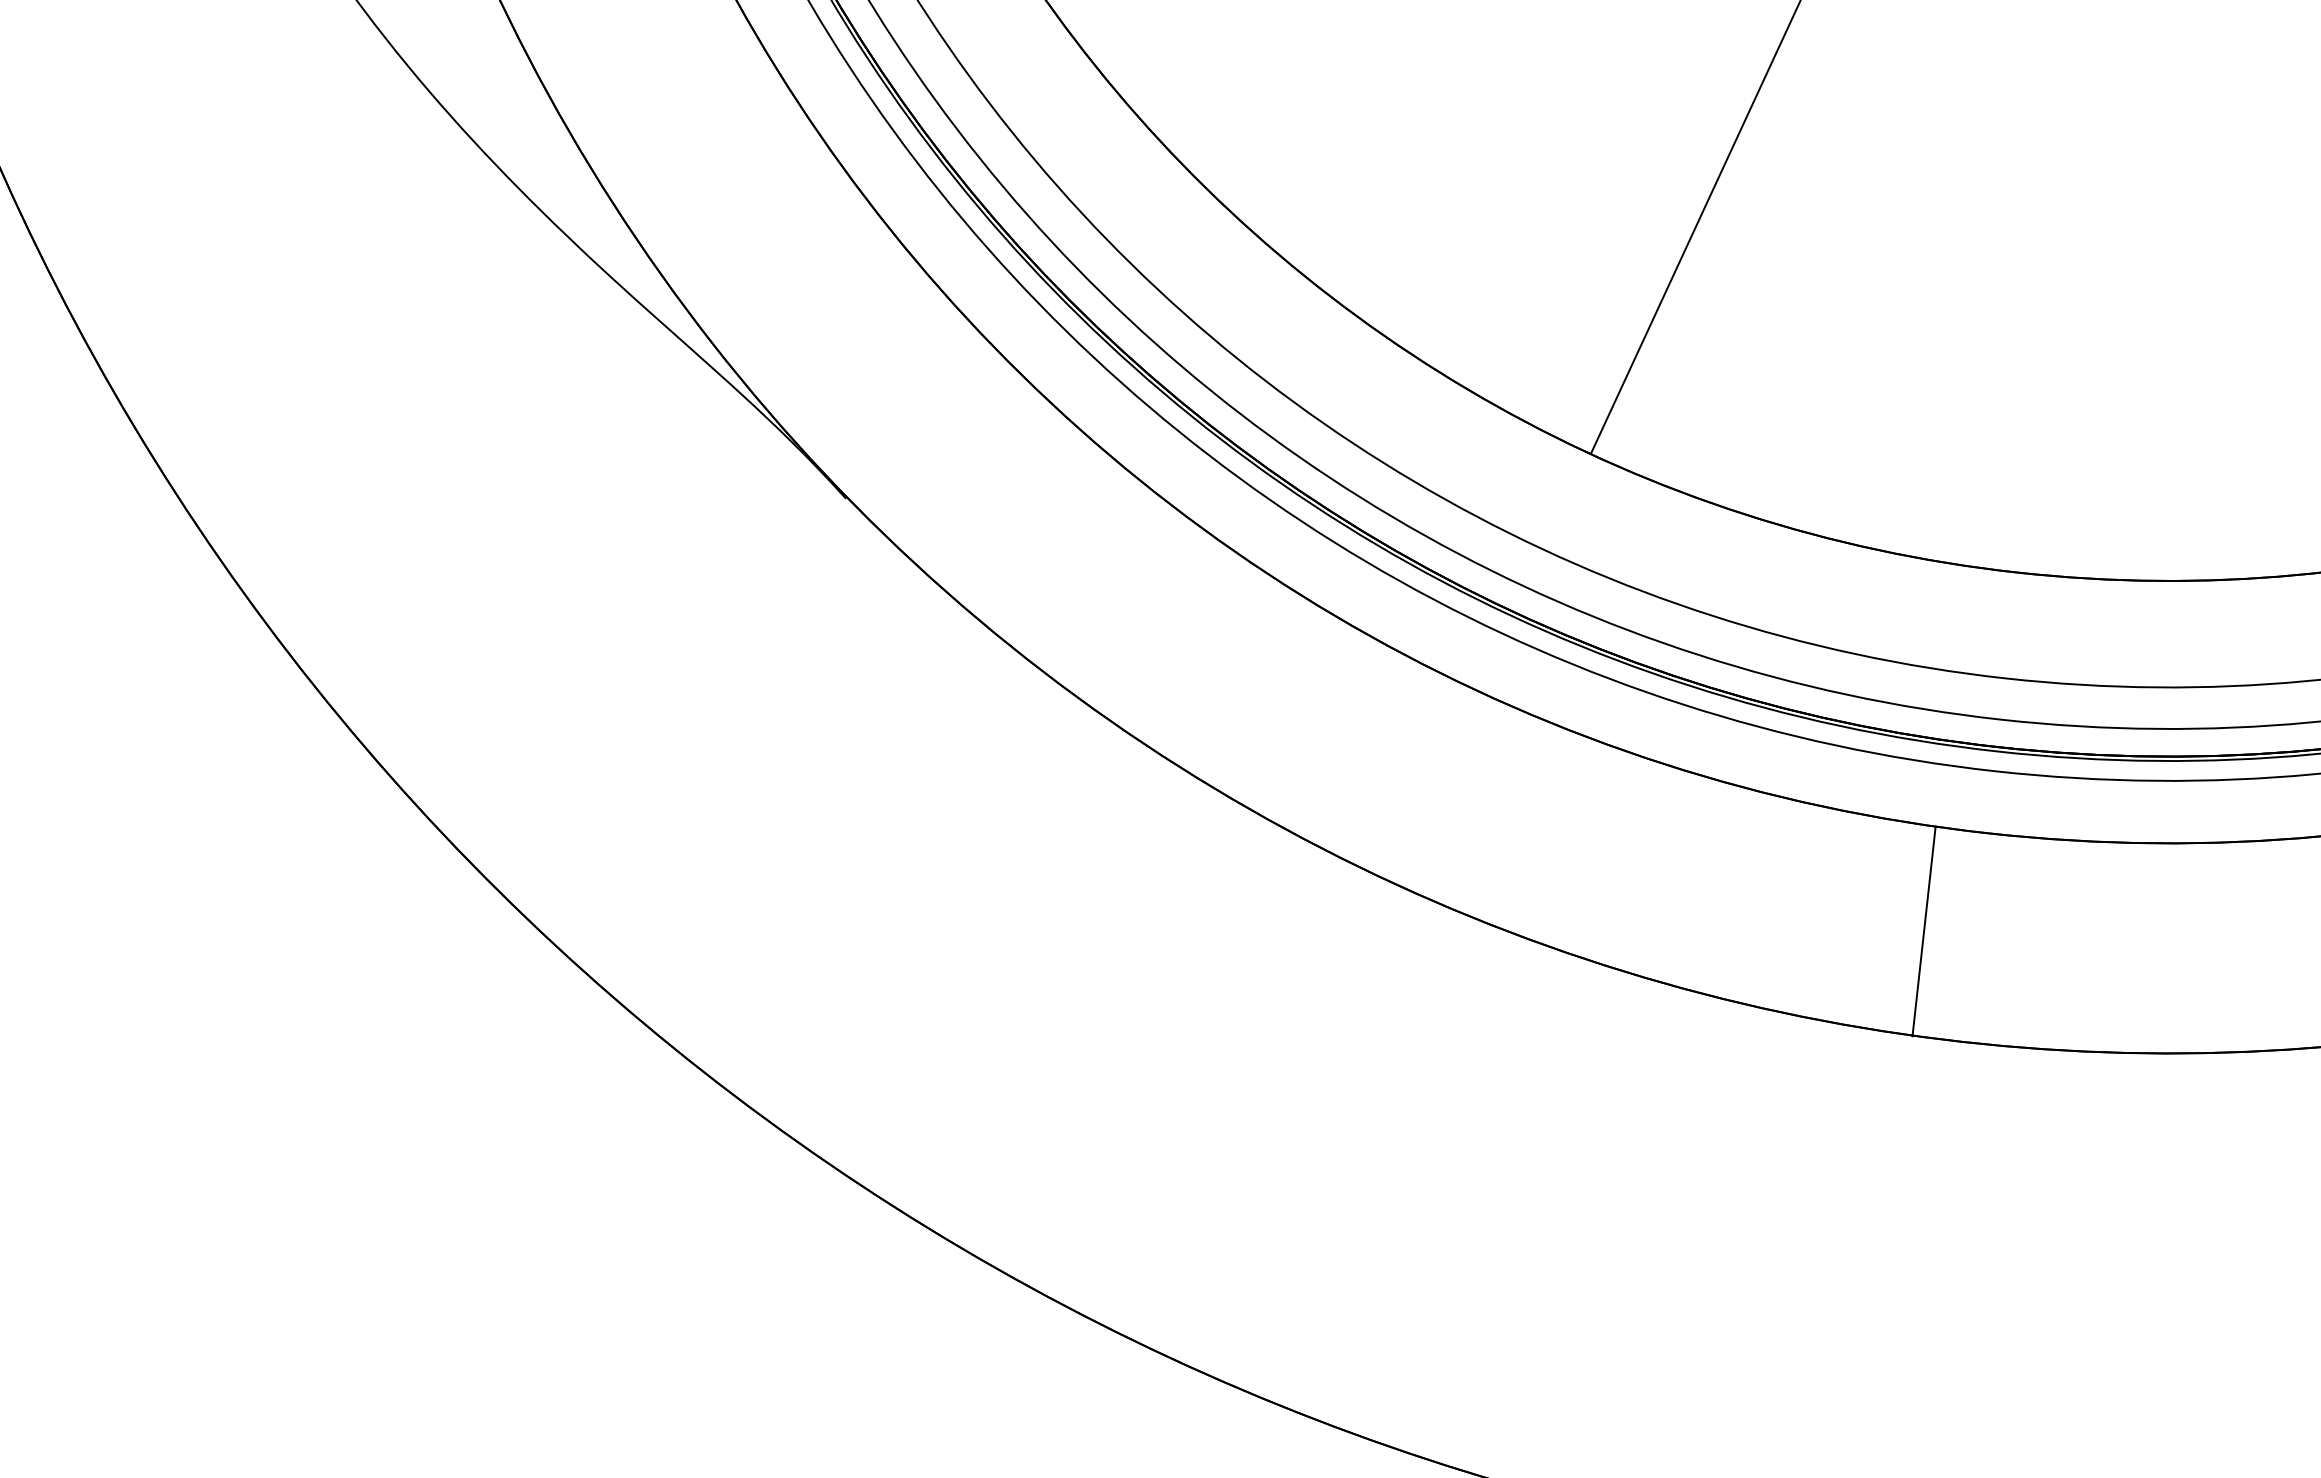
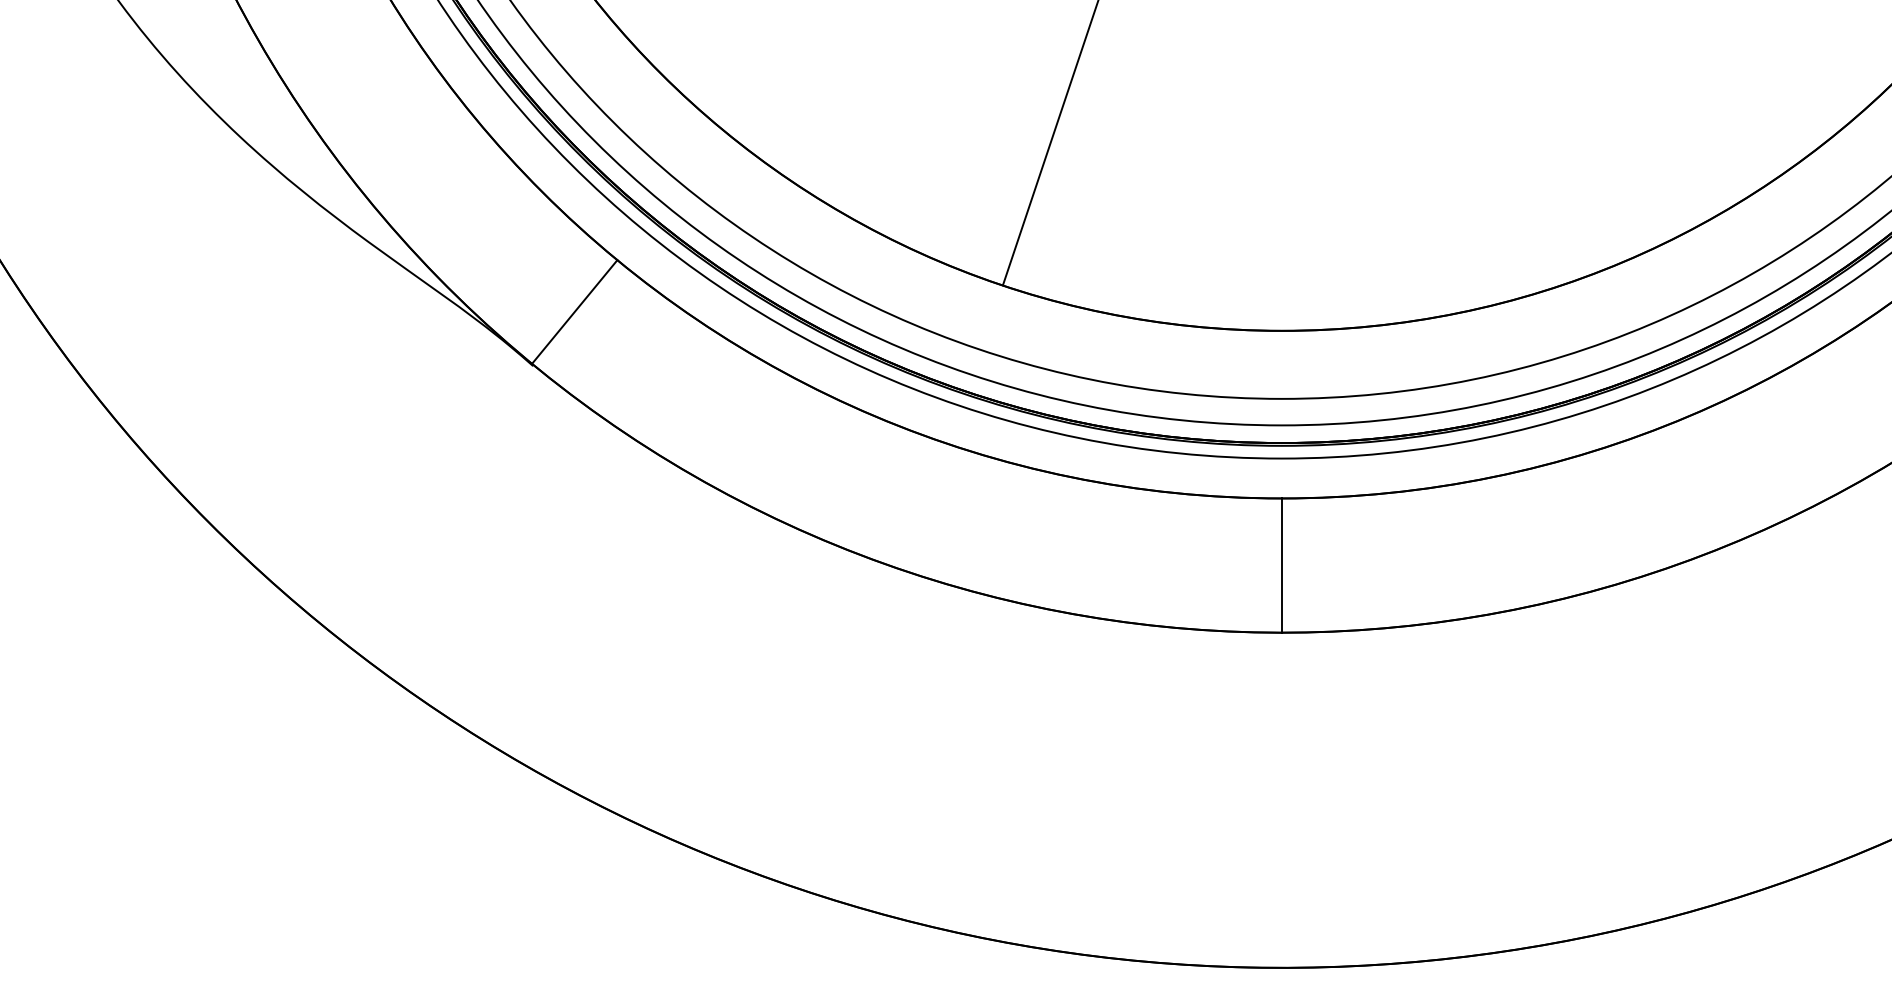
line: (919, 420) -> (574, 311), added
line: (1923, 931) -> (1281, 565), moved

